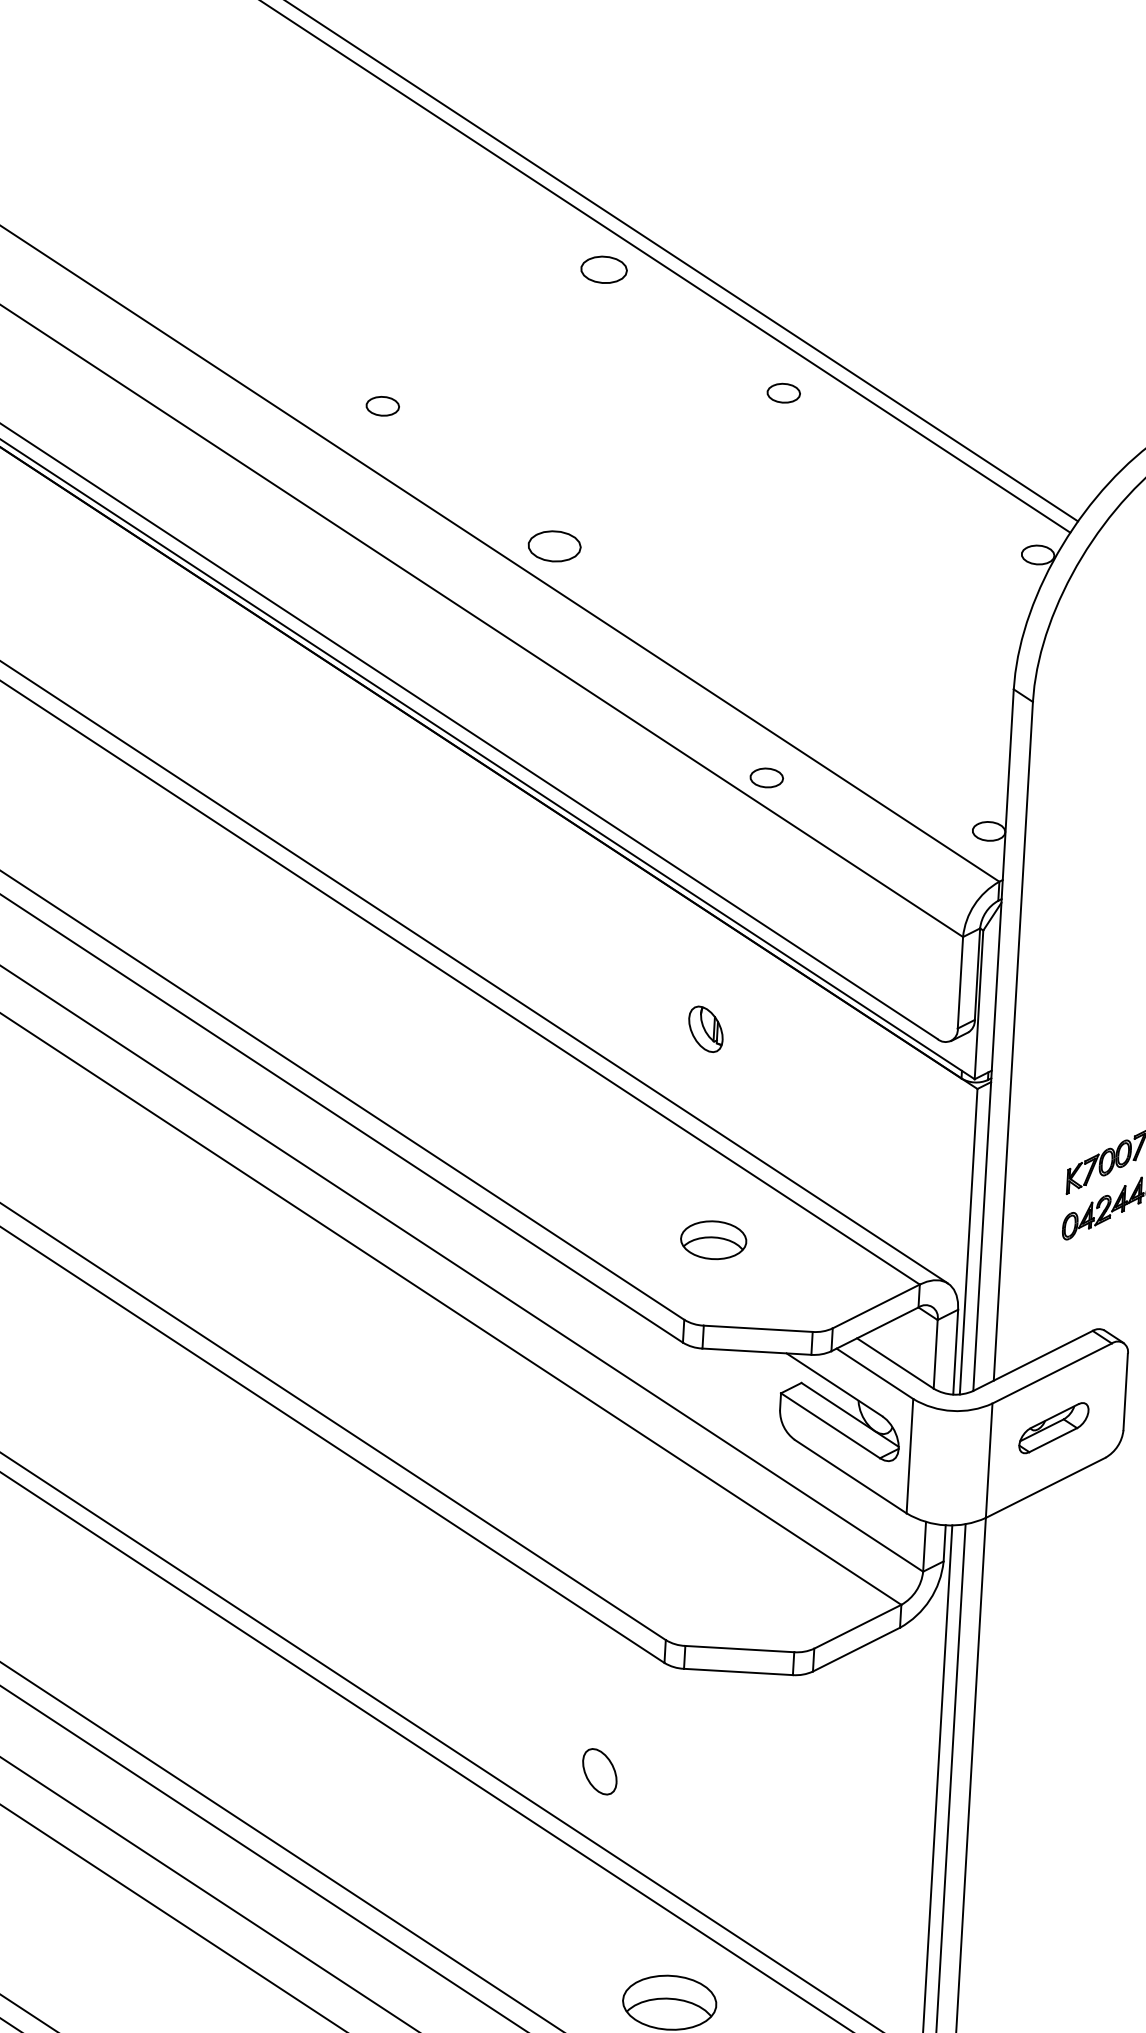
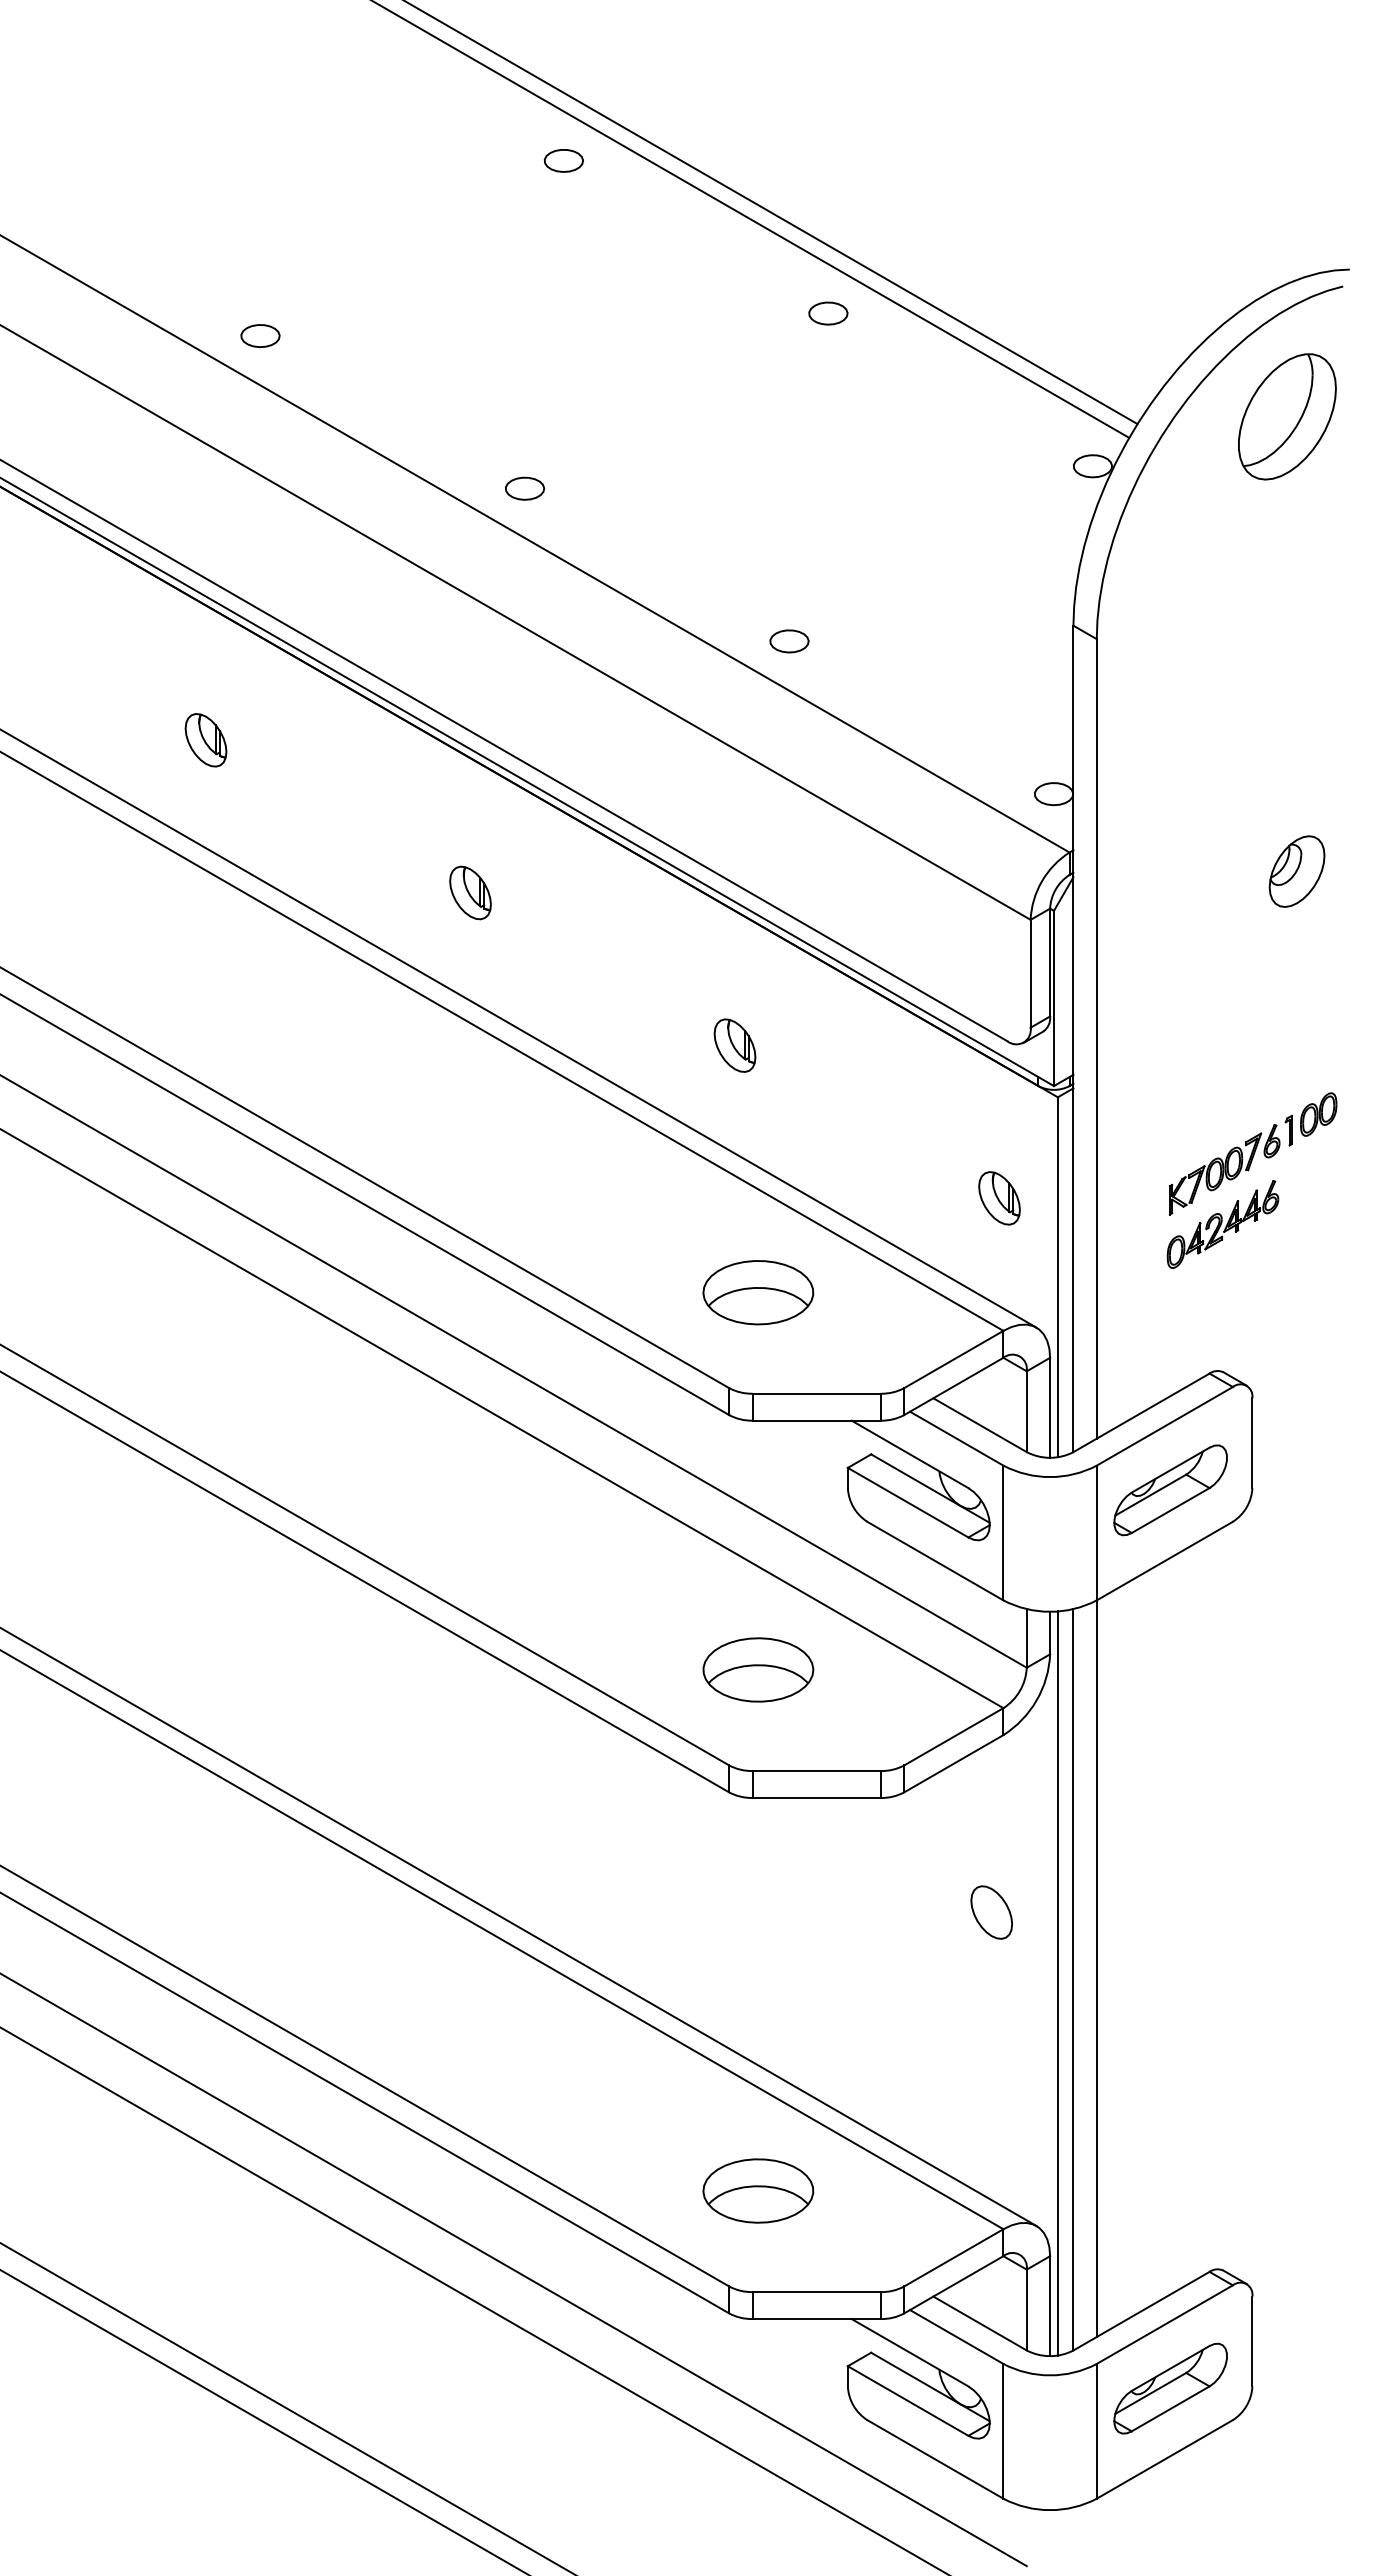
part: (603, 269) -> (563, 160), size x0.71
part: (783, 393) -> (828, 313), moved
part: (382, 405) -> (260, 335), moved
part: (555, 546) -> (525, 488), size x0.62
part: (271, 744) -> (205, 740), added
part: (766, 778) -> (789, 641), moved
part: (488, 886) -> (470, 892), added
part: (922, 1172) -> (999, 1198), added
part: (713, 1240) -> (758, 1292), size x1.43
part: (1053, 1428) -> (1170, 1490), size x1.43
part: (695, 1560) -> (758, 1669), added
part: (599, 1771) -> (991, 1912), moved

